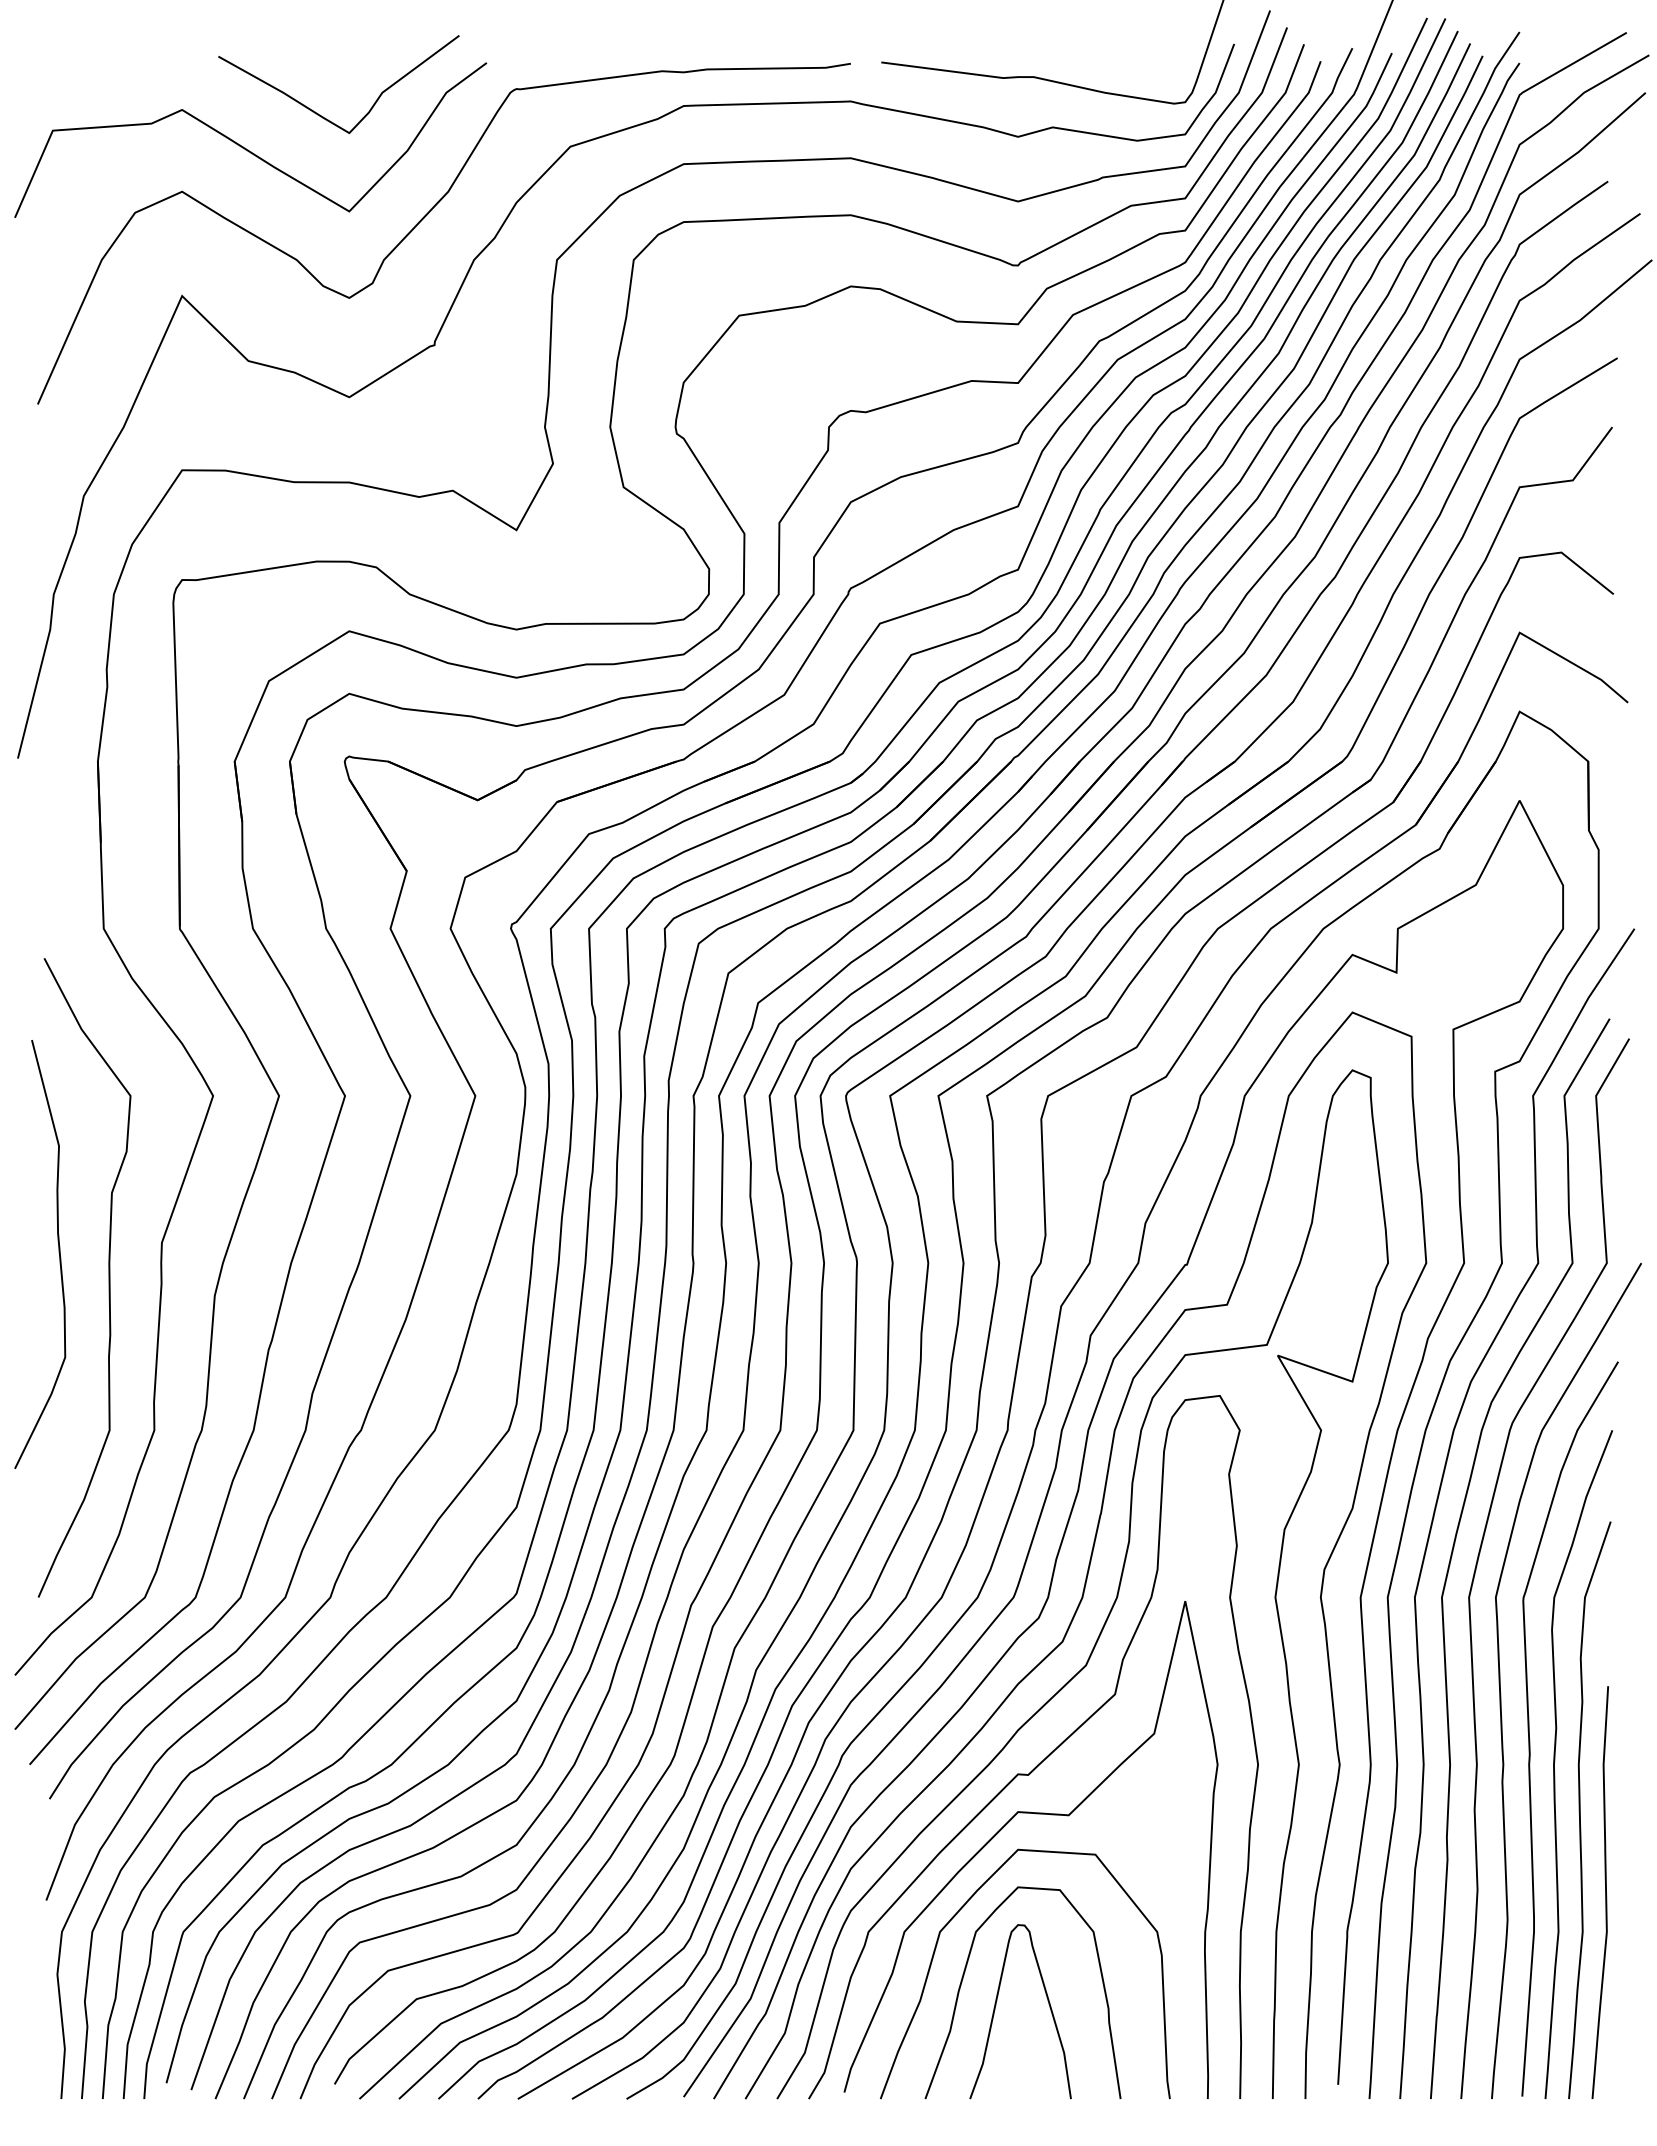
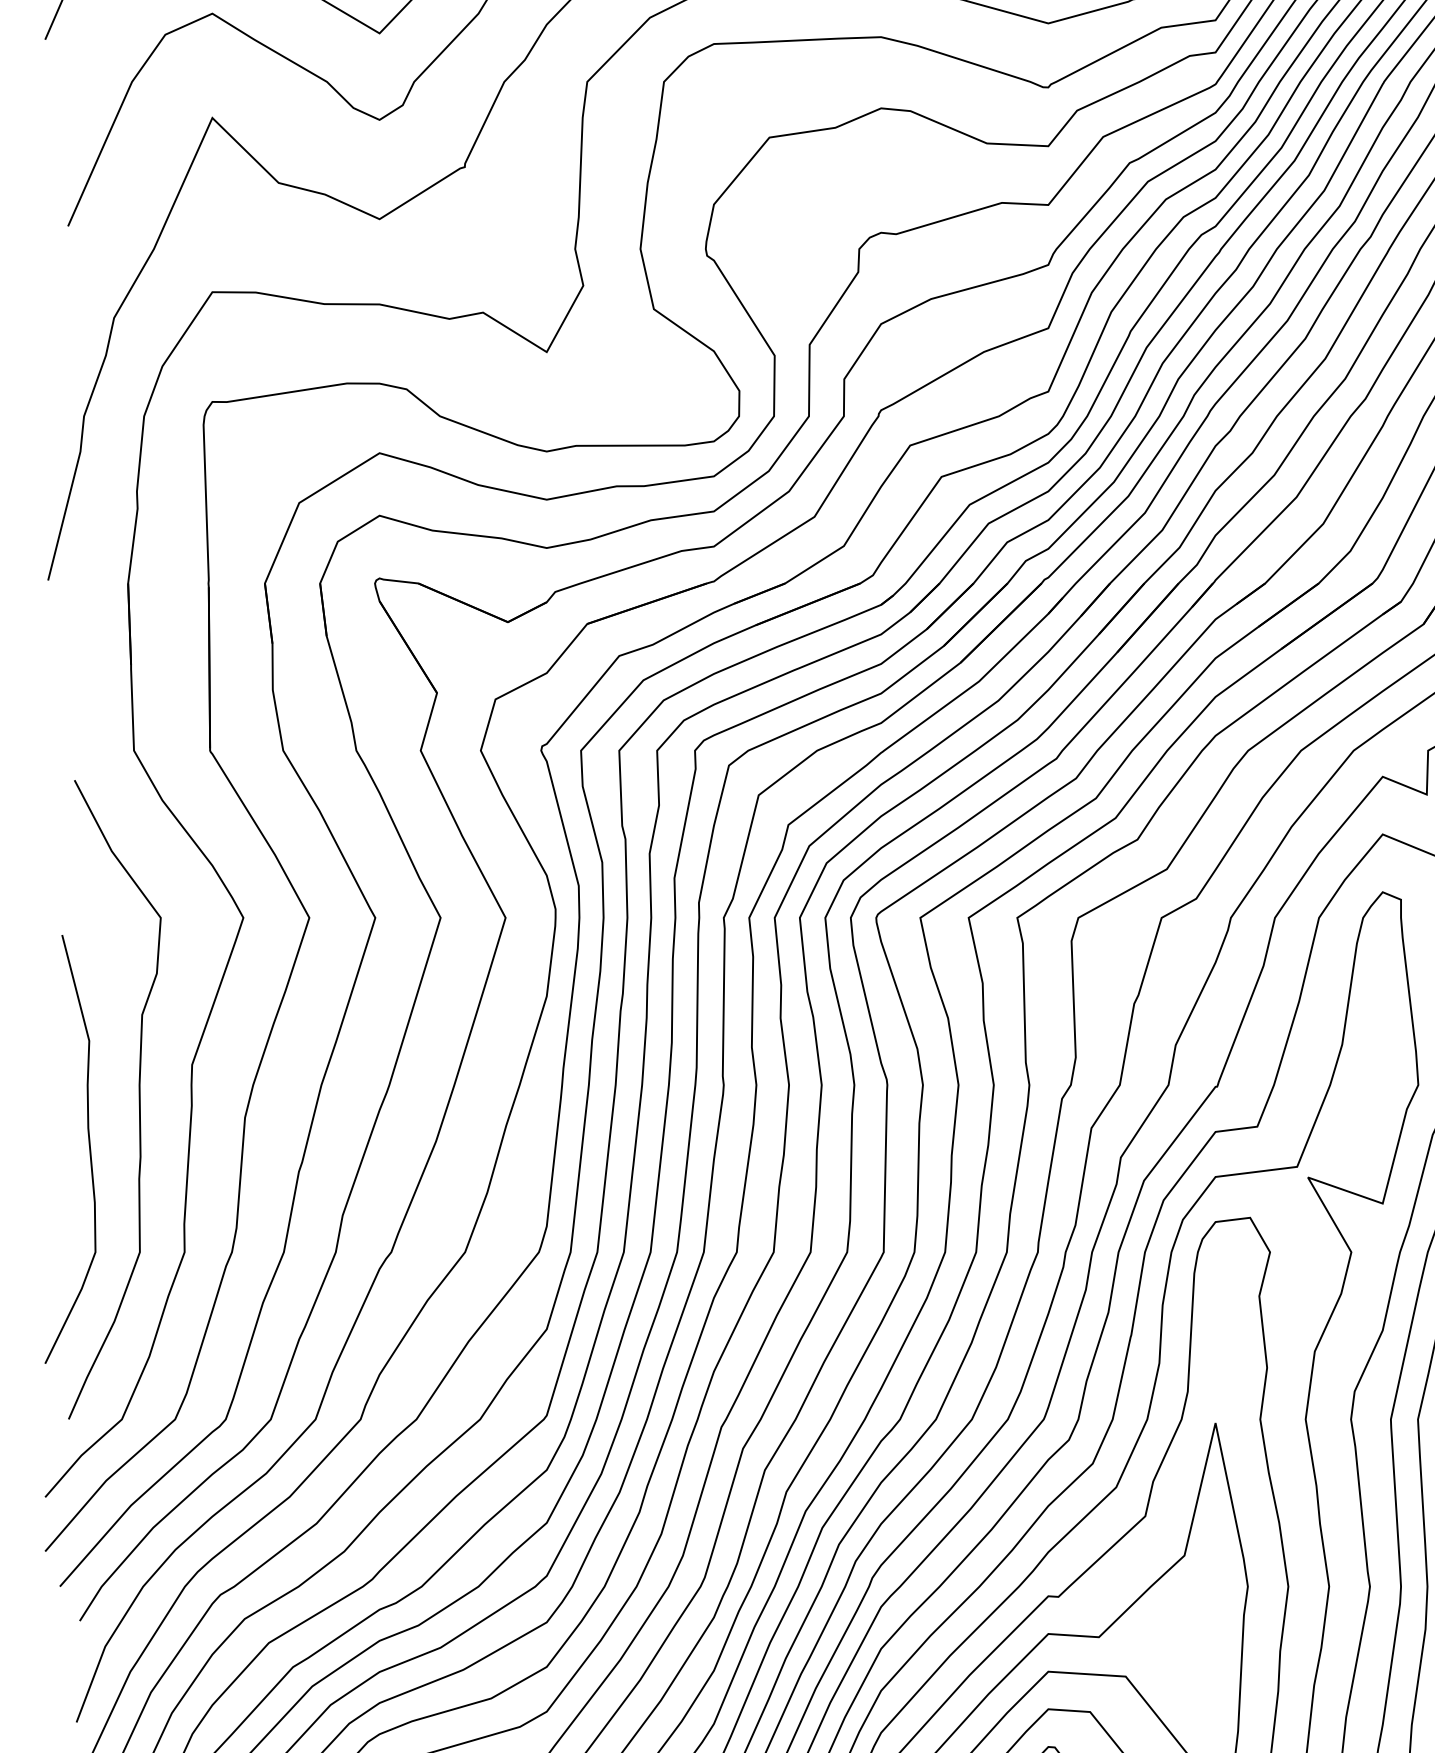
curve: (58, 1253) -> (88, 1148), moved

